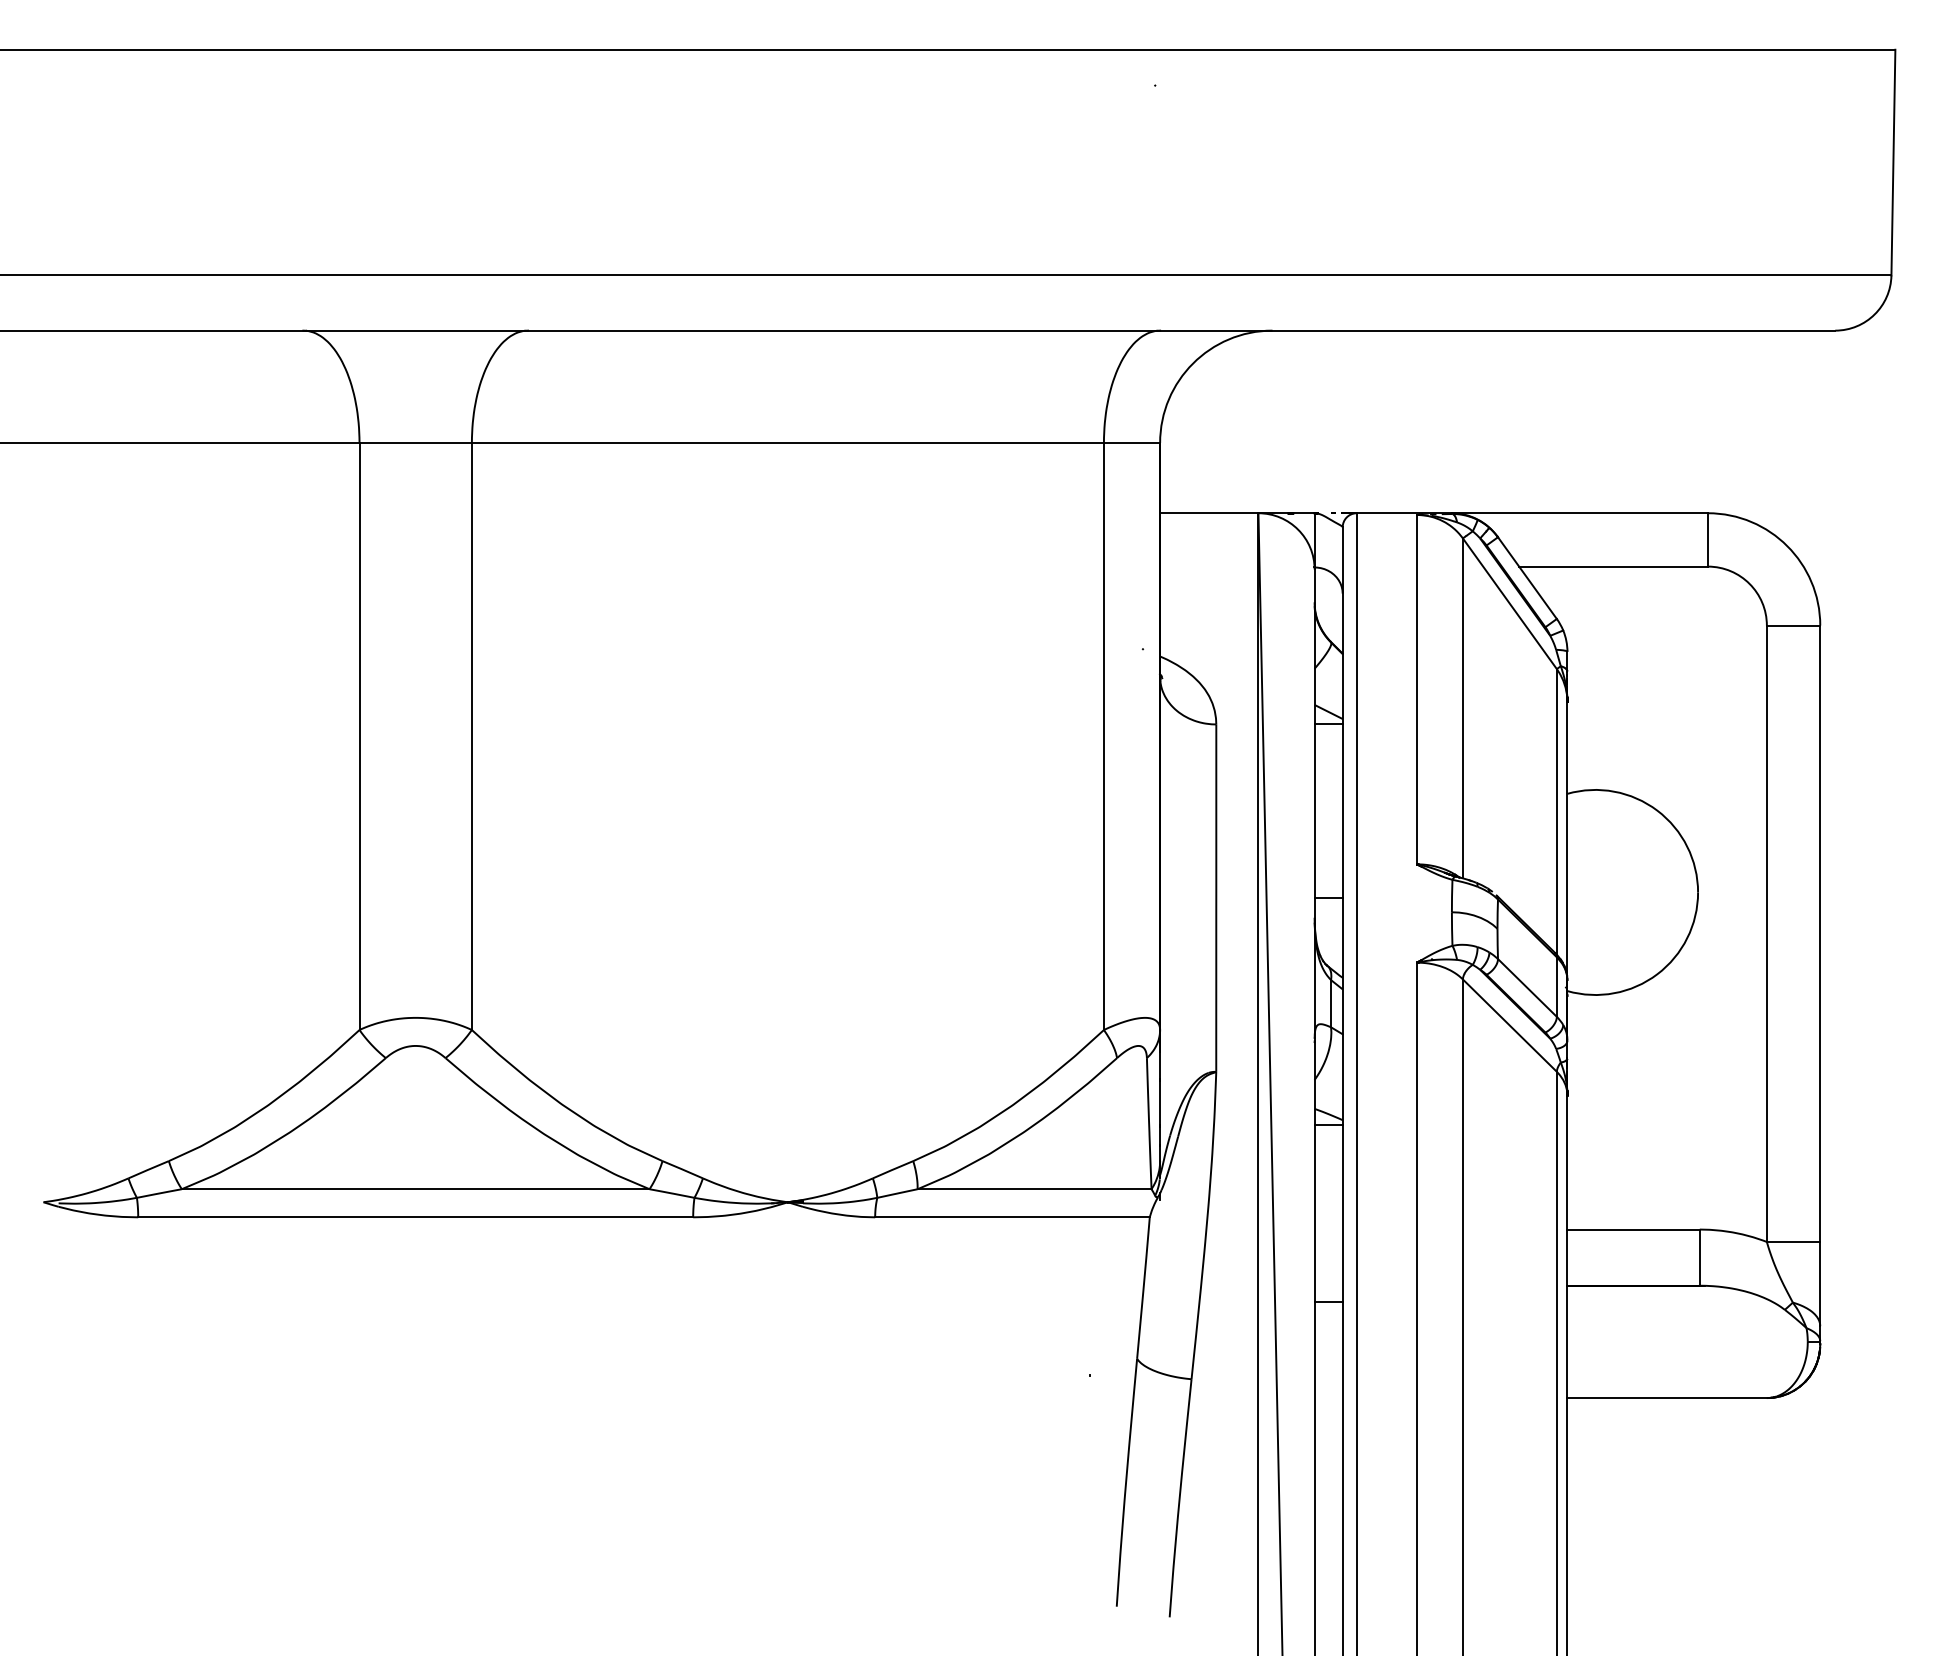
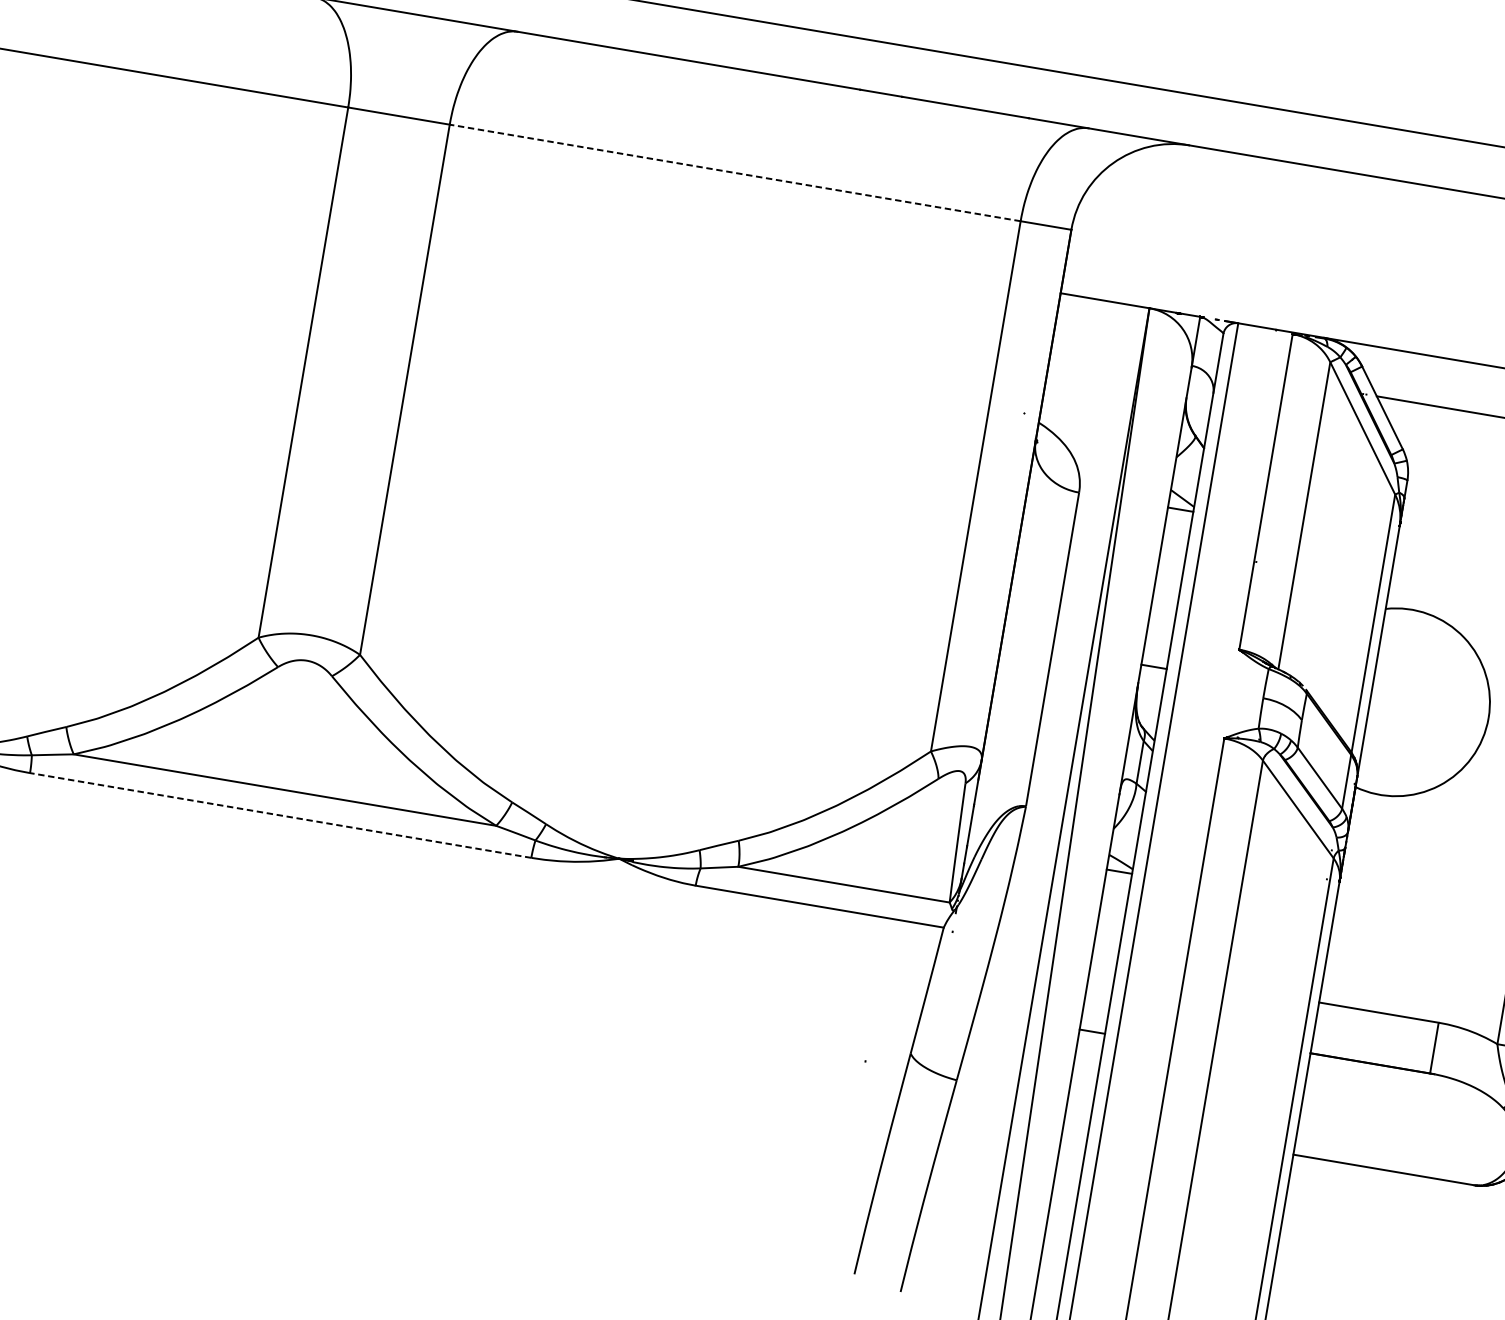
line: (787, 443) -> (734, 173), solid -> dashed
line: (415, 1217) -> (280, 815), solid -> dashed

